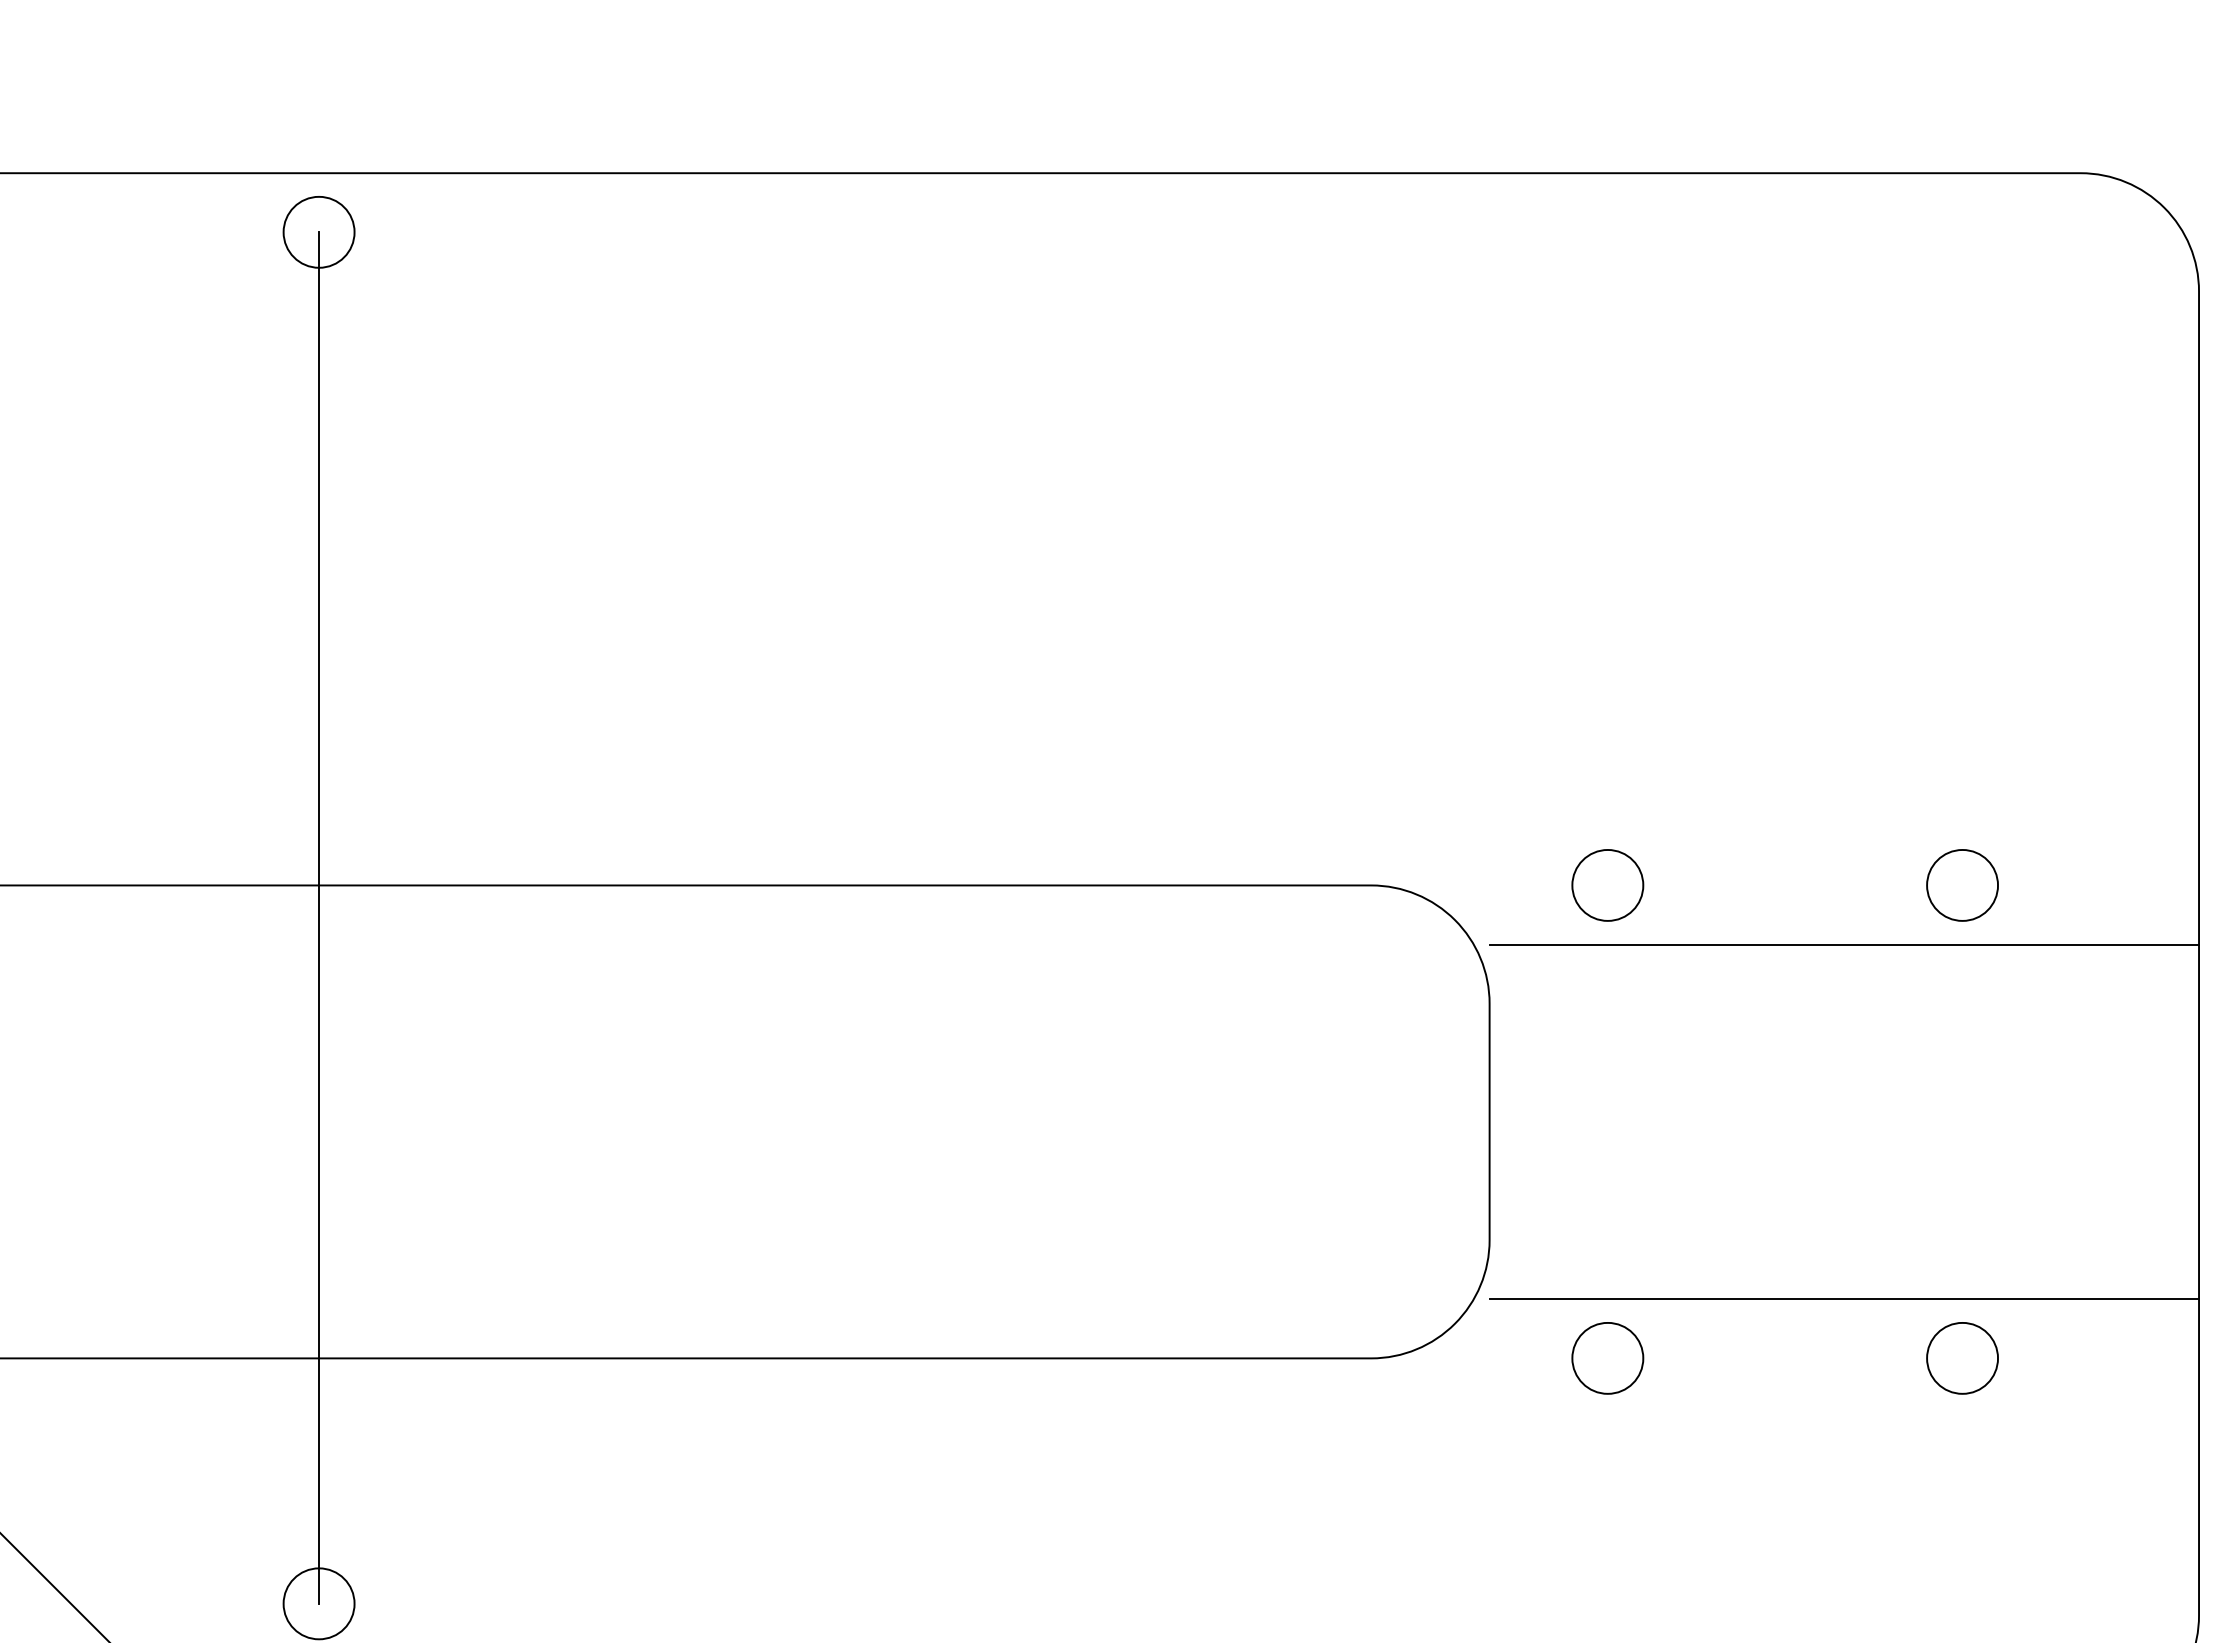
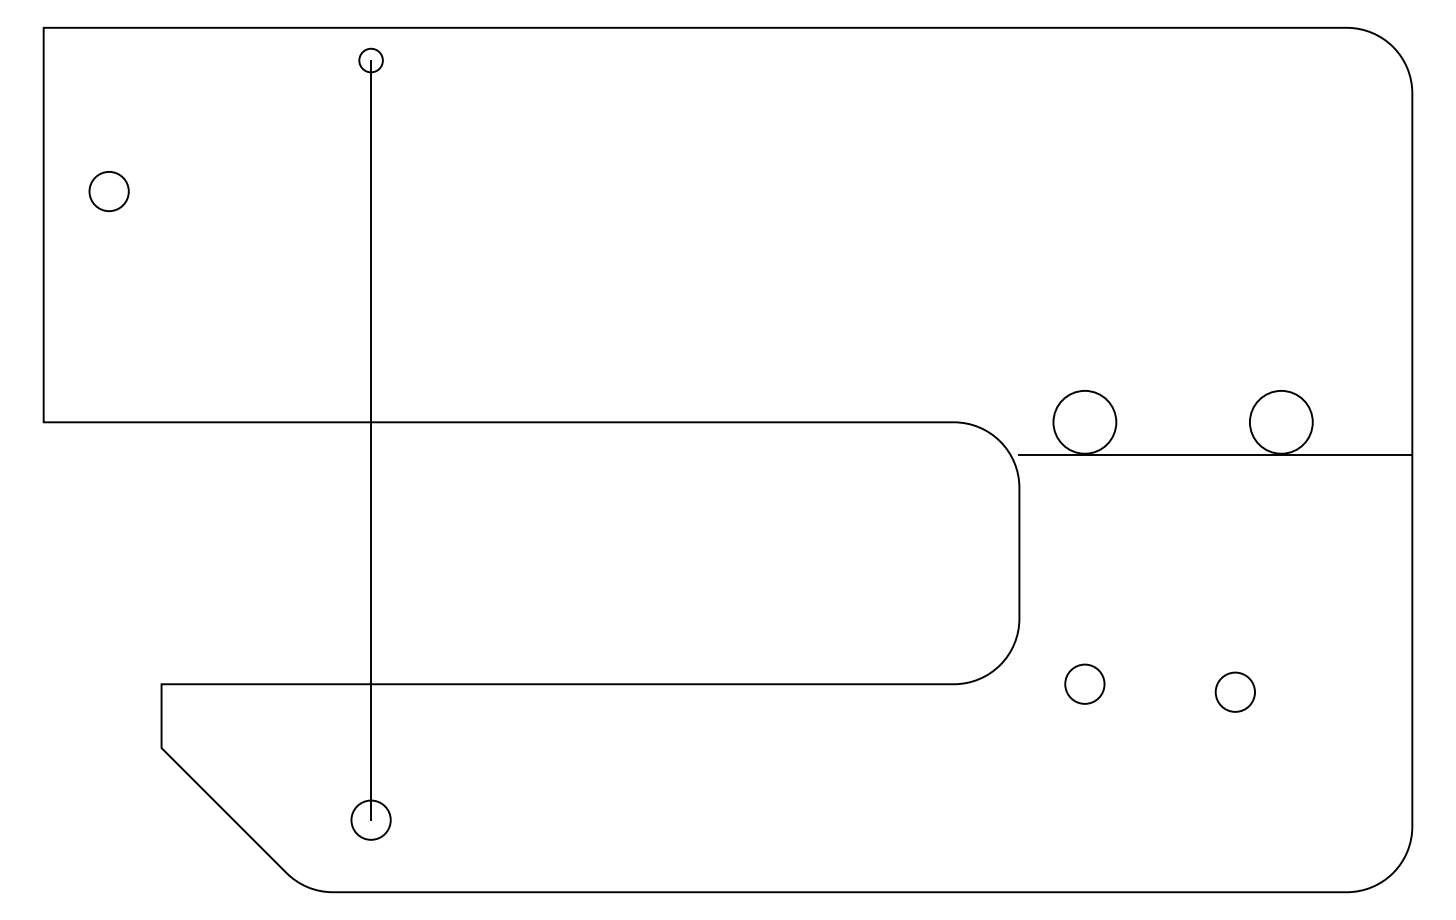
circle: (318, 232) -> (370, 60), size x0.6
circle: (1607, 883) -> (1084, 421), size x1.6
circle: (1961, 883) -> (1280, 421), size x1.6
line: (1843, 1299) -> (1215, 651), removed
circle: (1961, 1357) -> (1234, 691), moved

